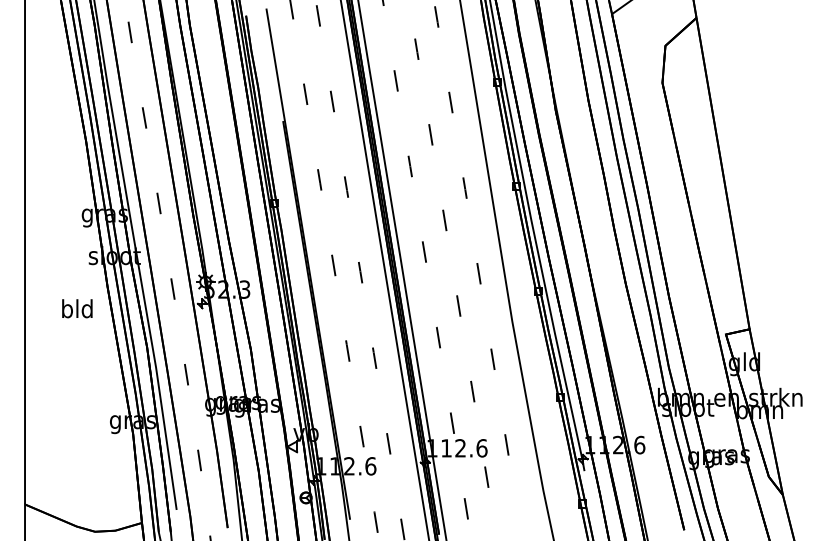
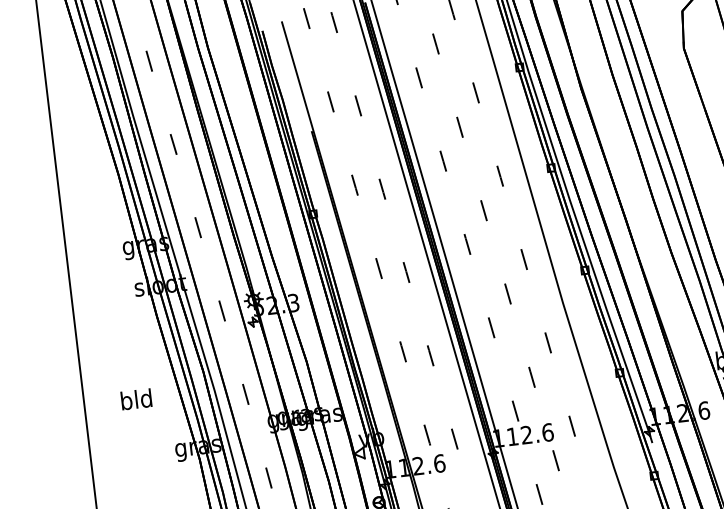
text: (77, 308) -> (136, 399), moved

